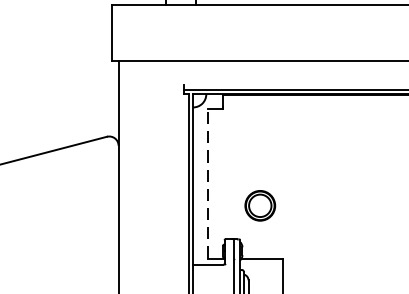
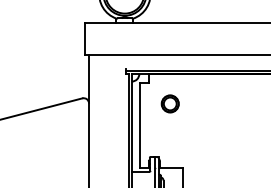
line: (208, 184) -> (140, 125), dashed -> solid
part: (258, 205) -> (169, 103), moved

